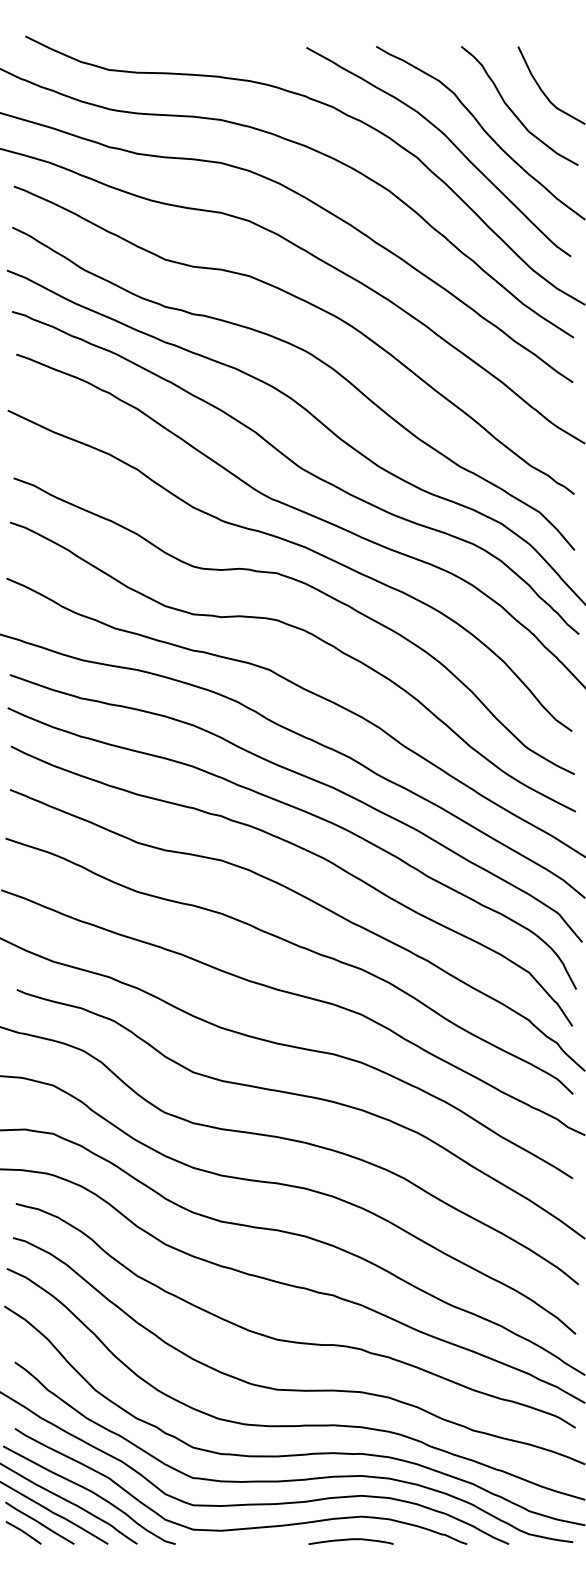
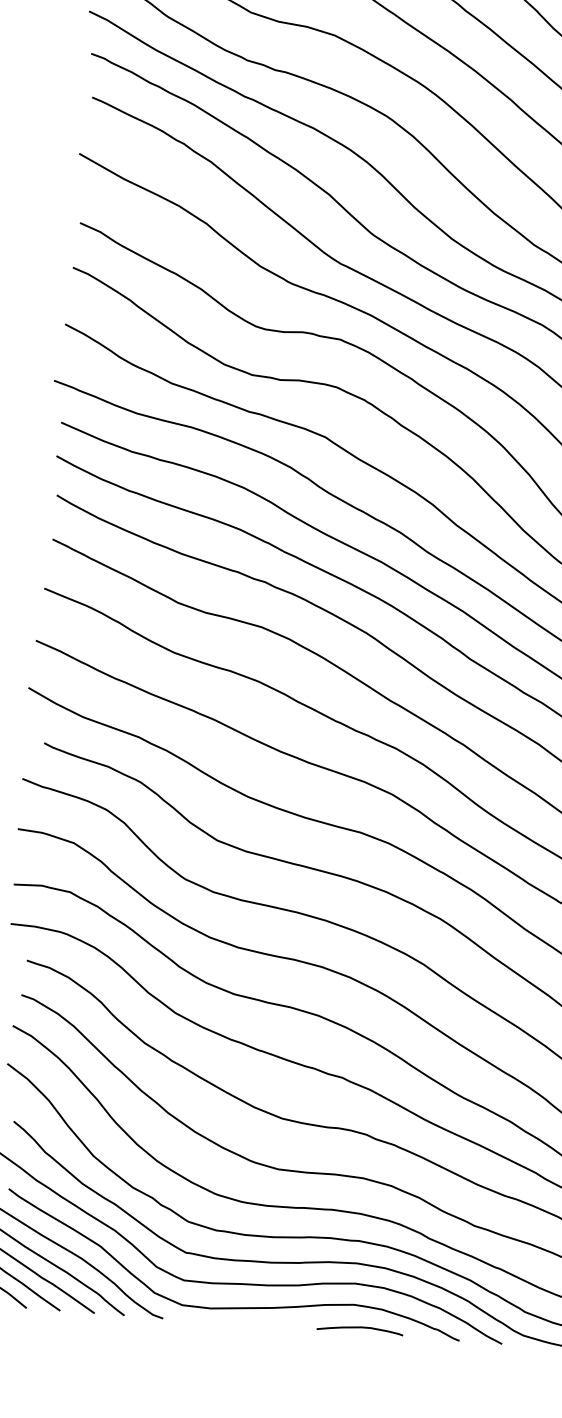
curve: (350, 1540) -> (359, 1328), moved

